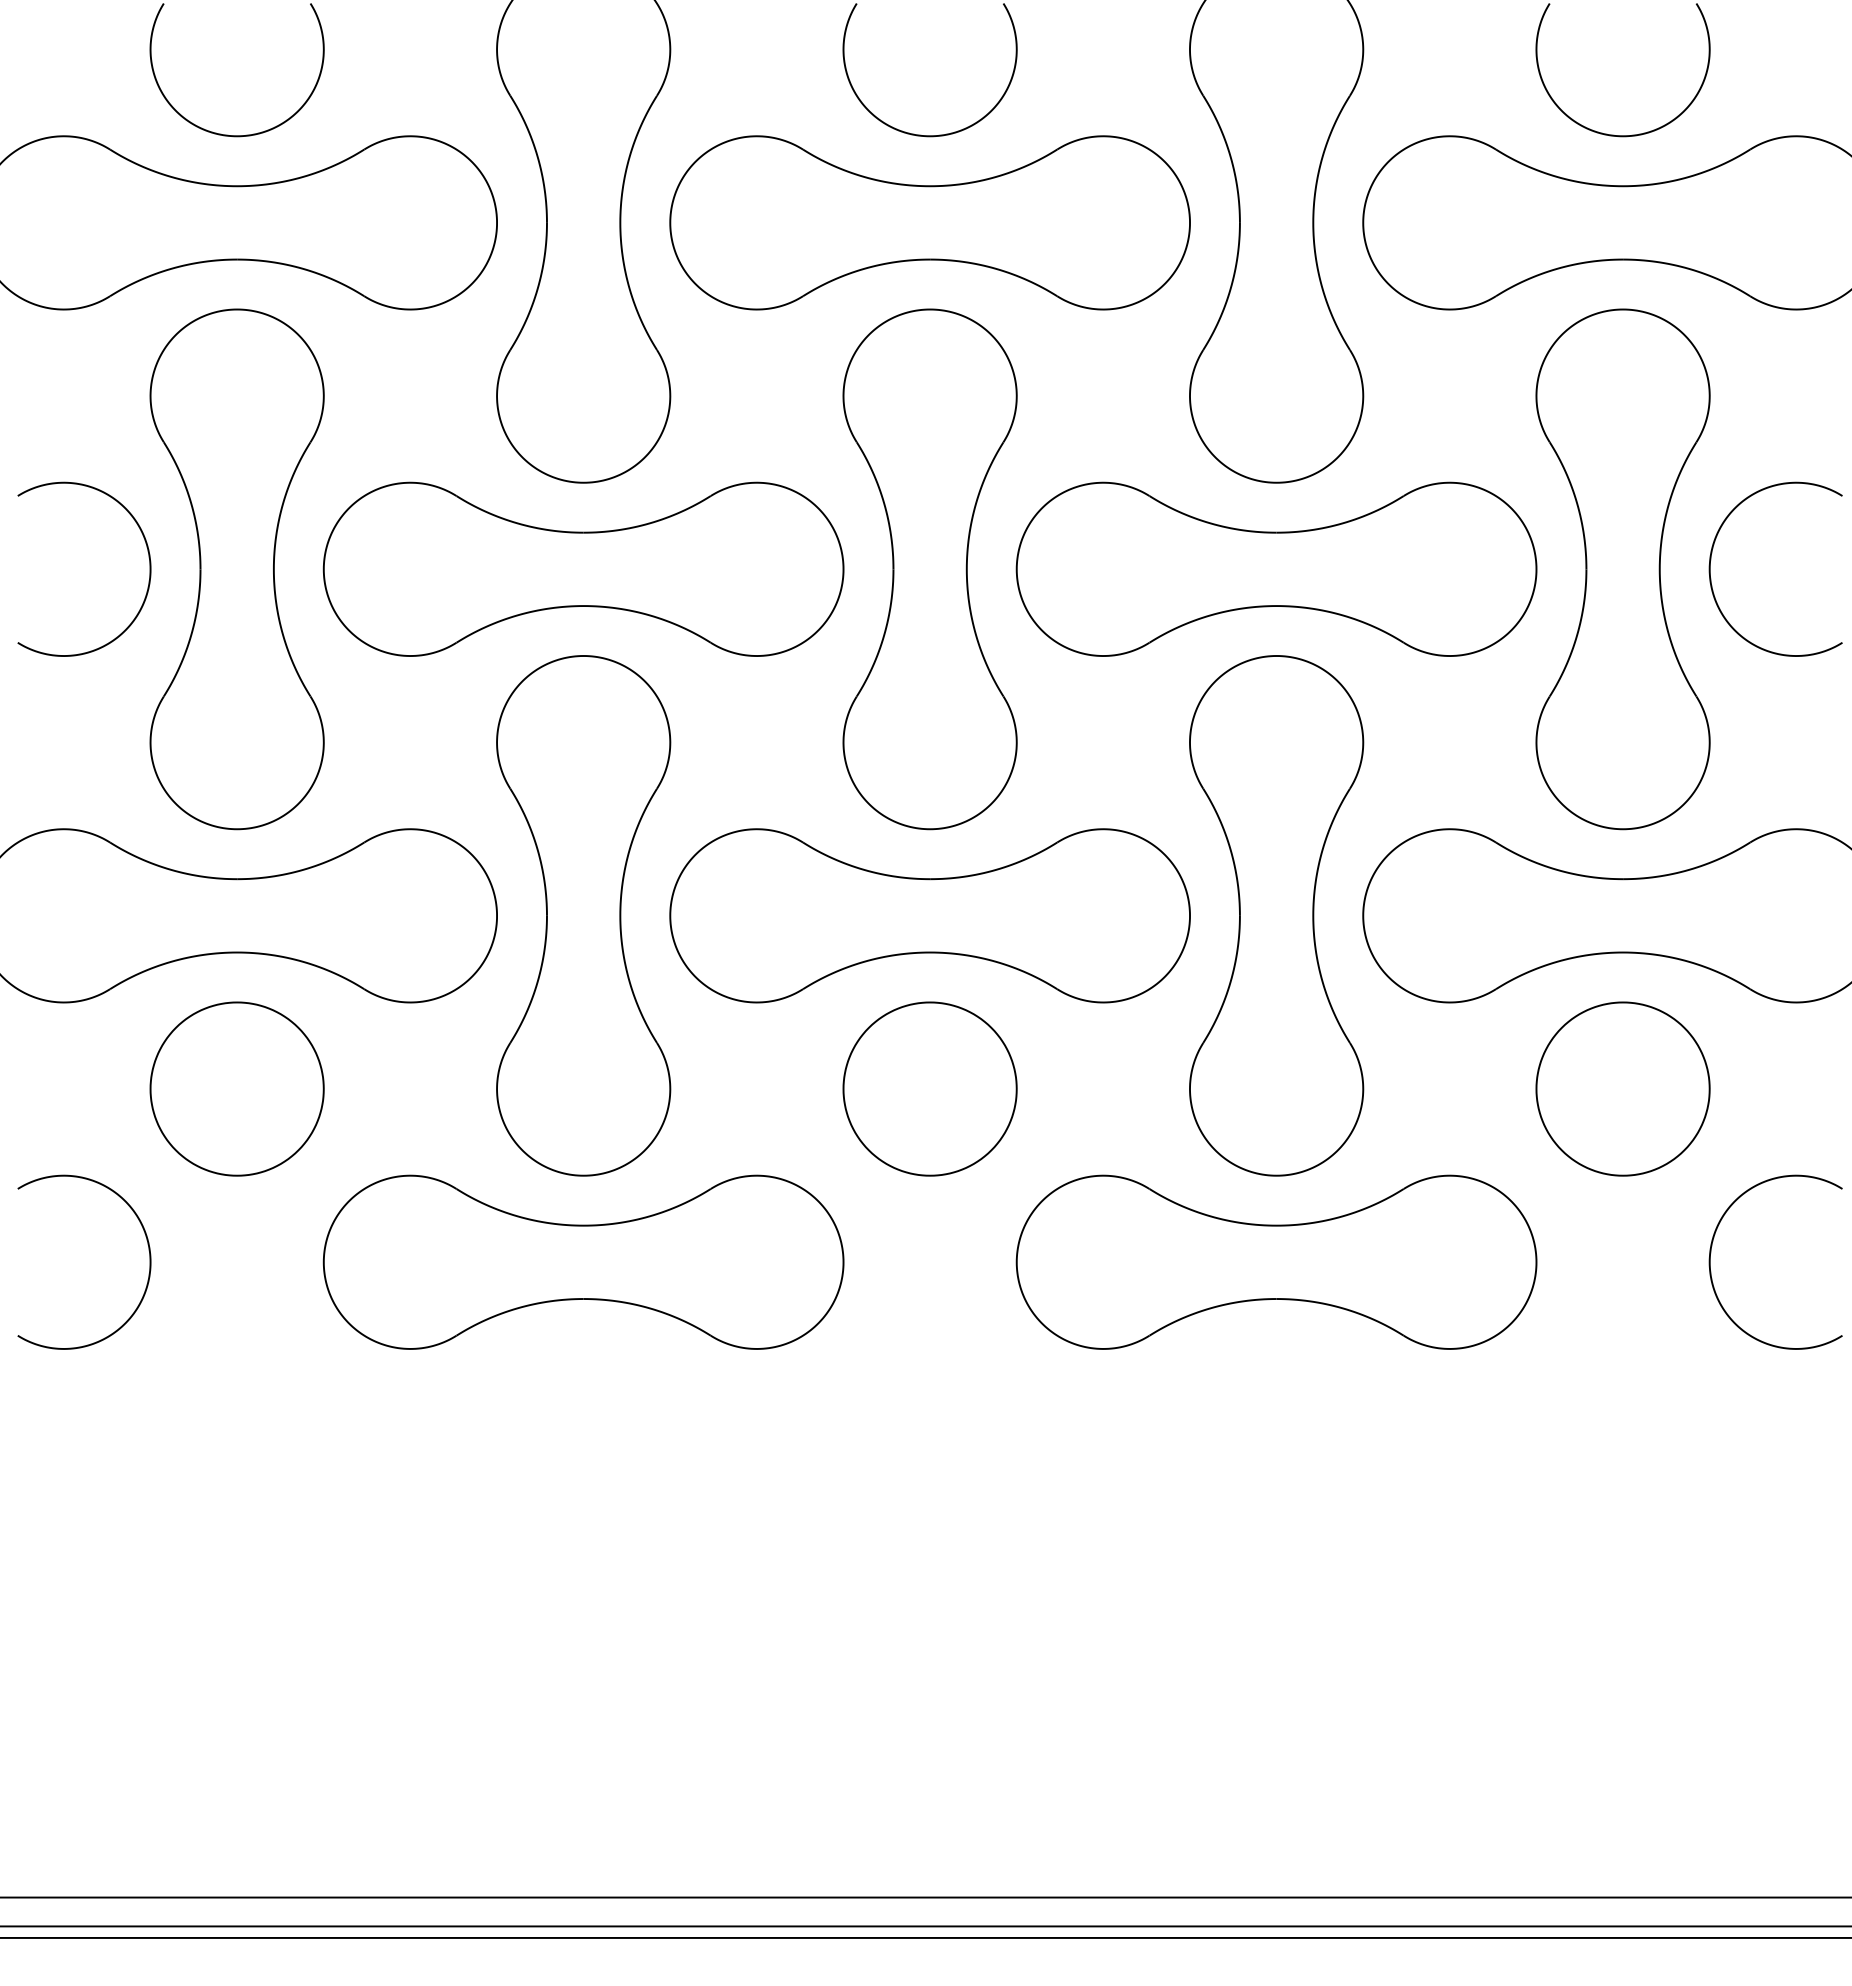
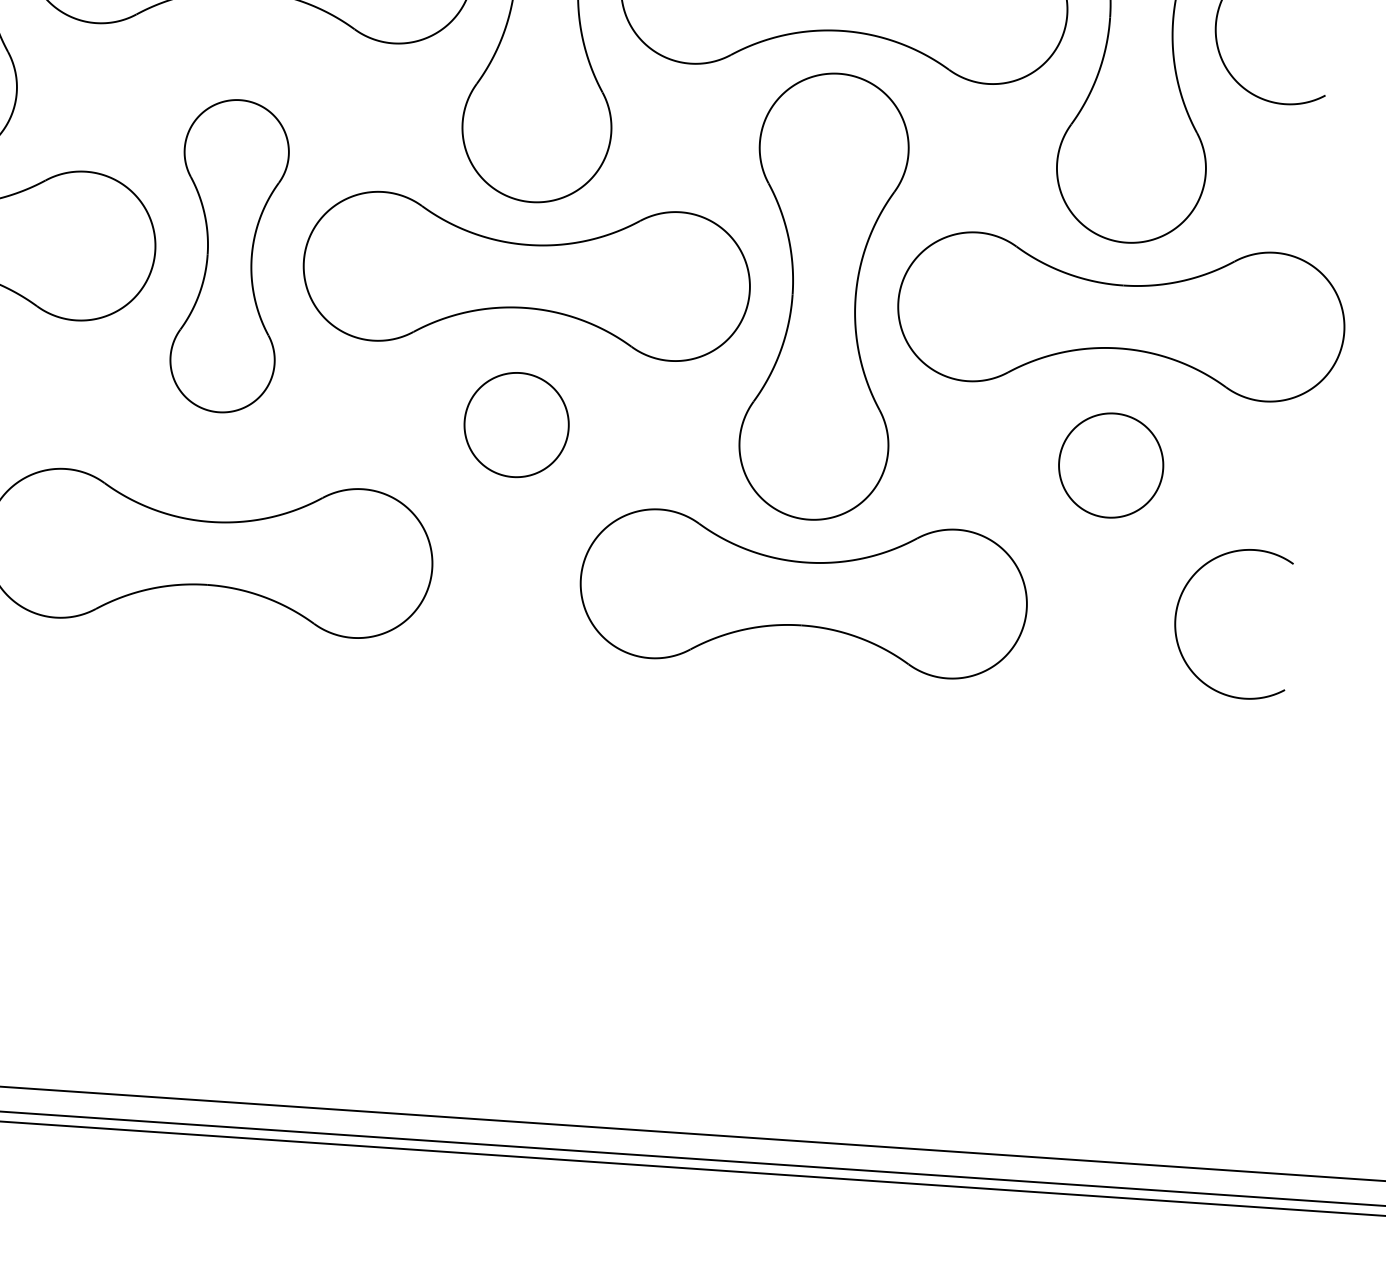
part: (583, 915) -> (229, 255), size x0.7
part: (929, 1088) -> (516, 424), size x0.7
part: (1622, 1088) -> (1110, 465), size x0.7

